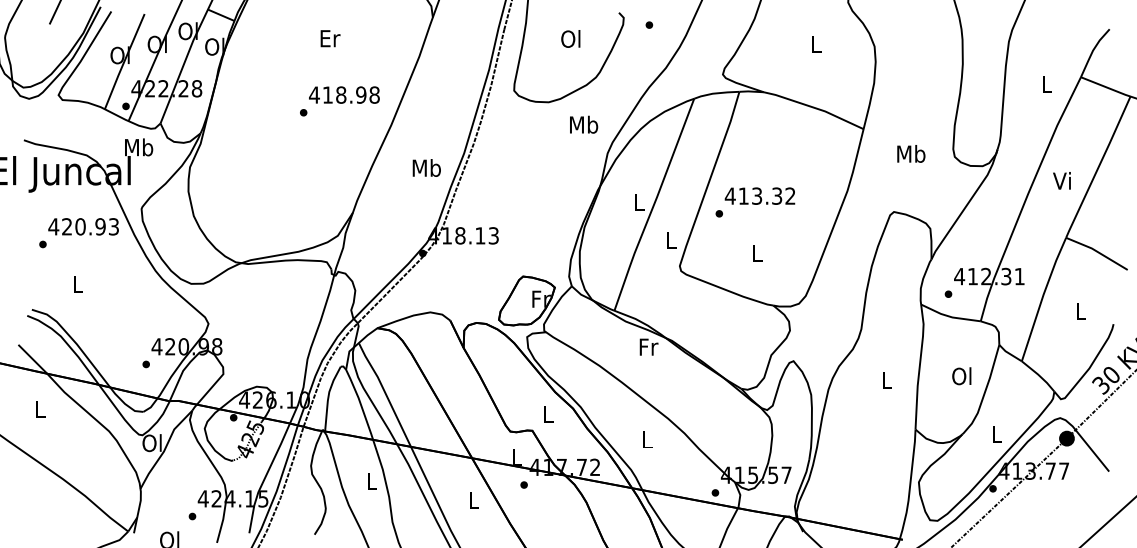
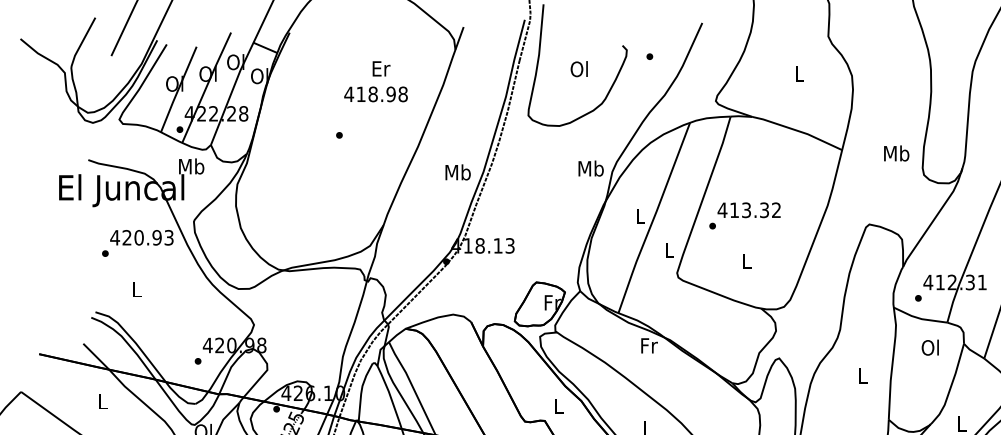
text: (330, 38) -> (381, 68), moved
text: (344, 94) -> (376, 93), moved
text: (584, 124) -> (591, 168), moved
text: (911, 153) -> (896, 153), moved
text: (426, 167) -> (457, 171), moved
text: (961, 376) -> (930, 347), moved

